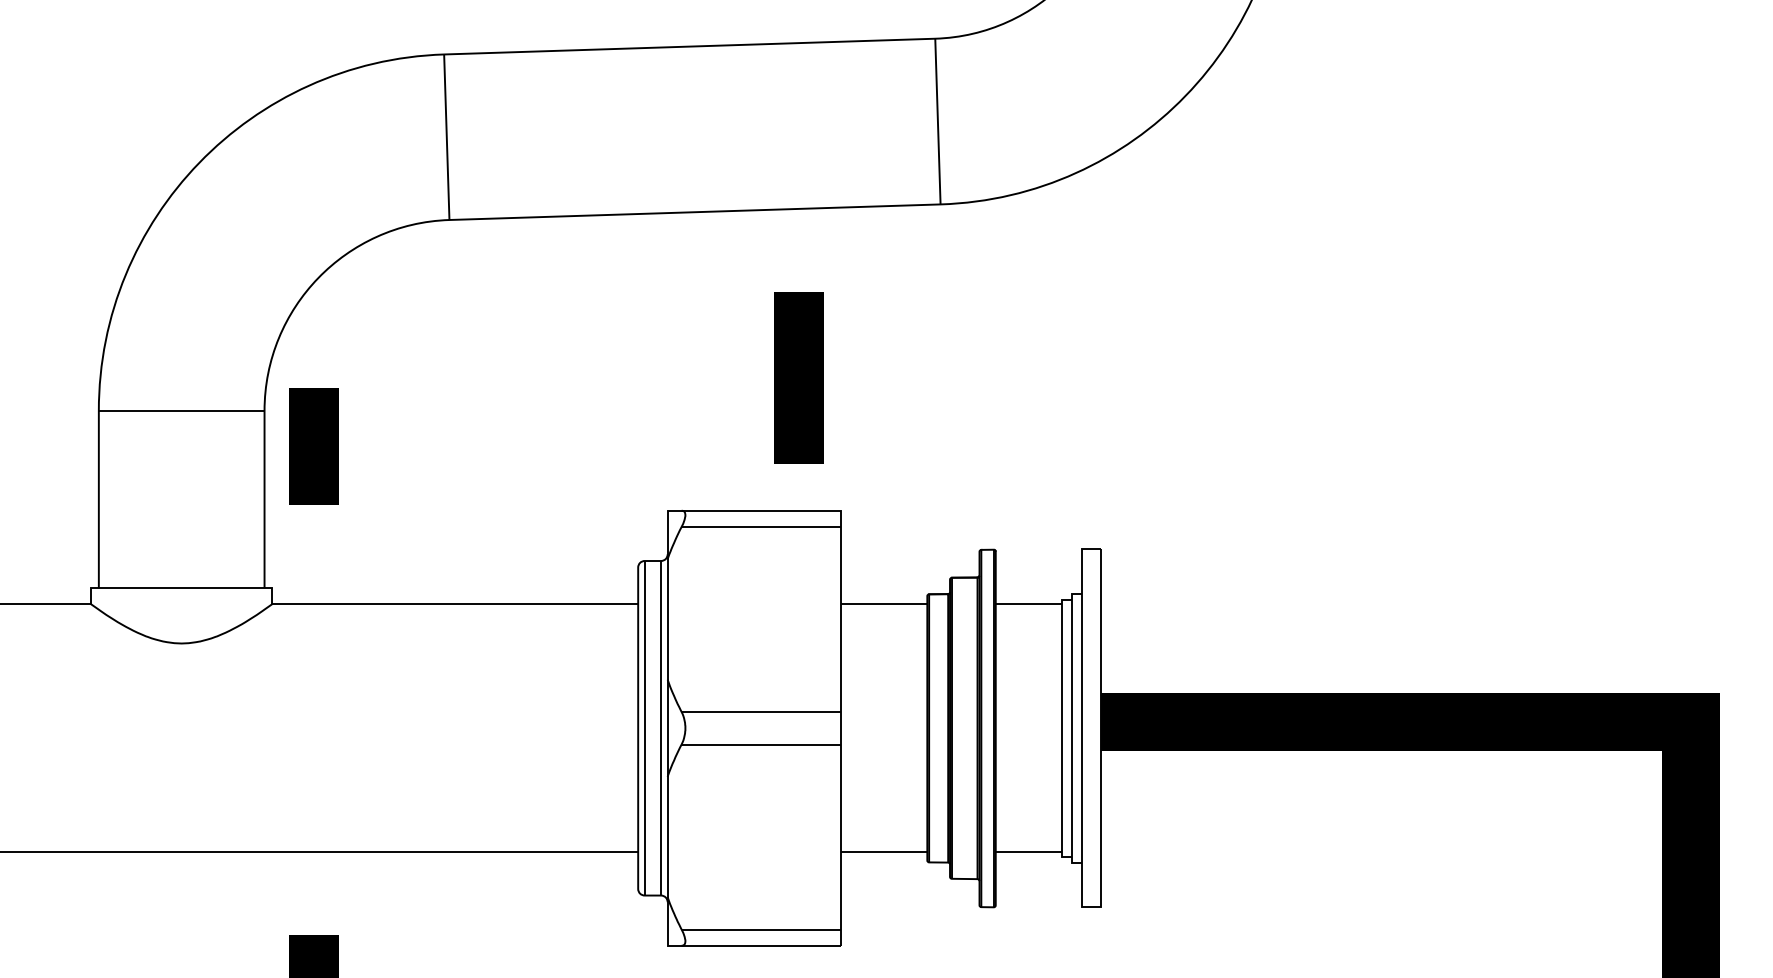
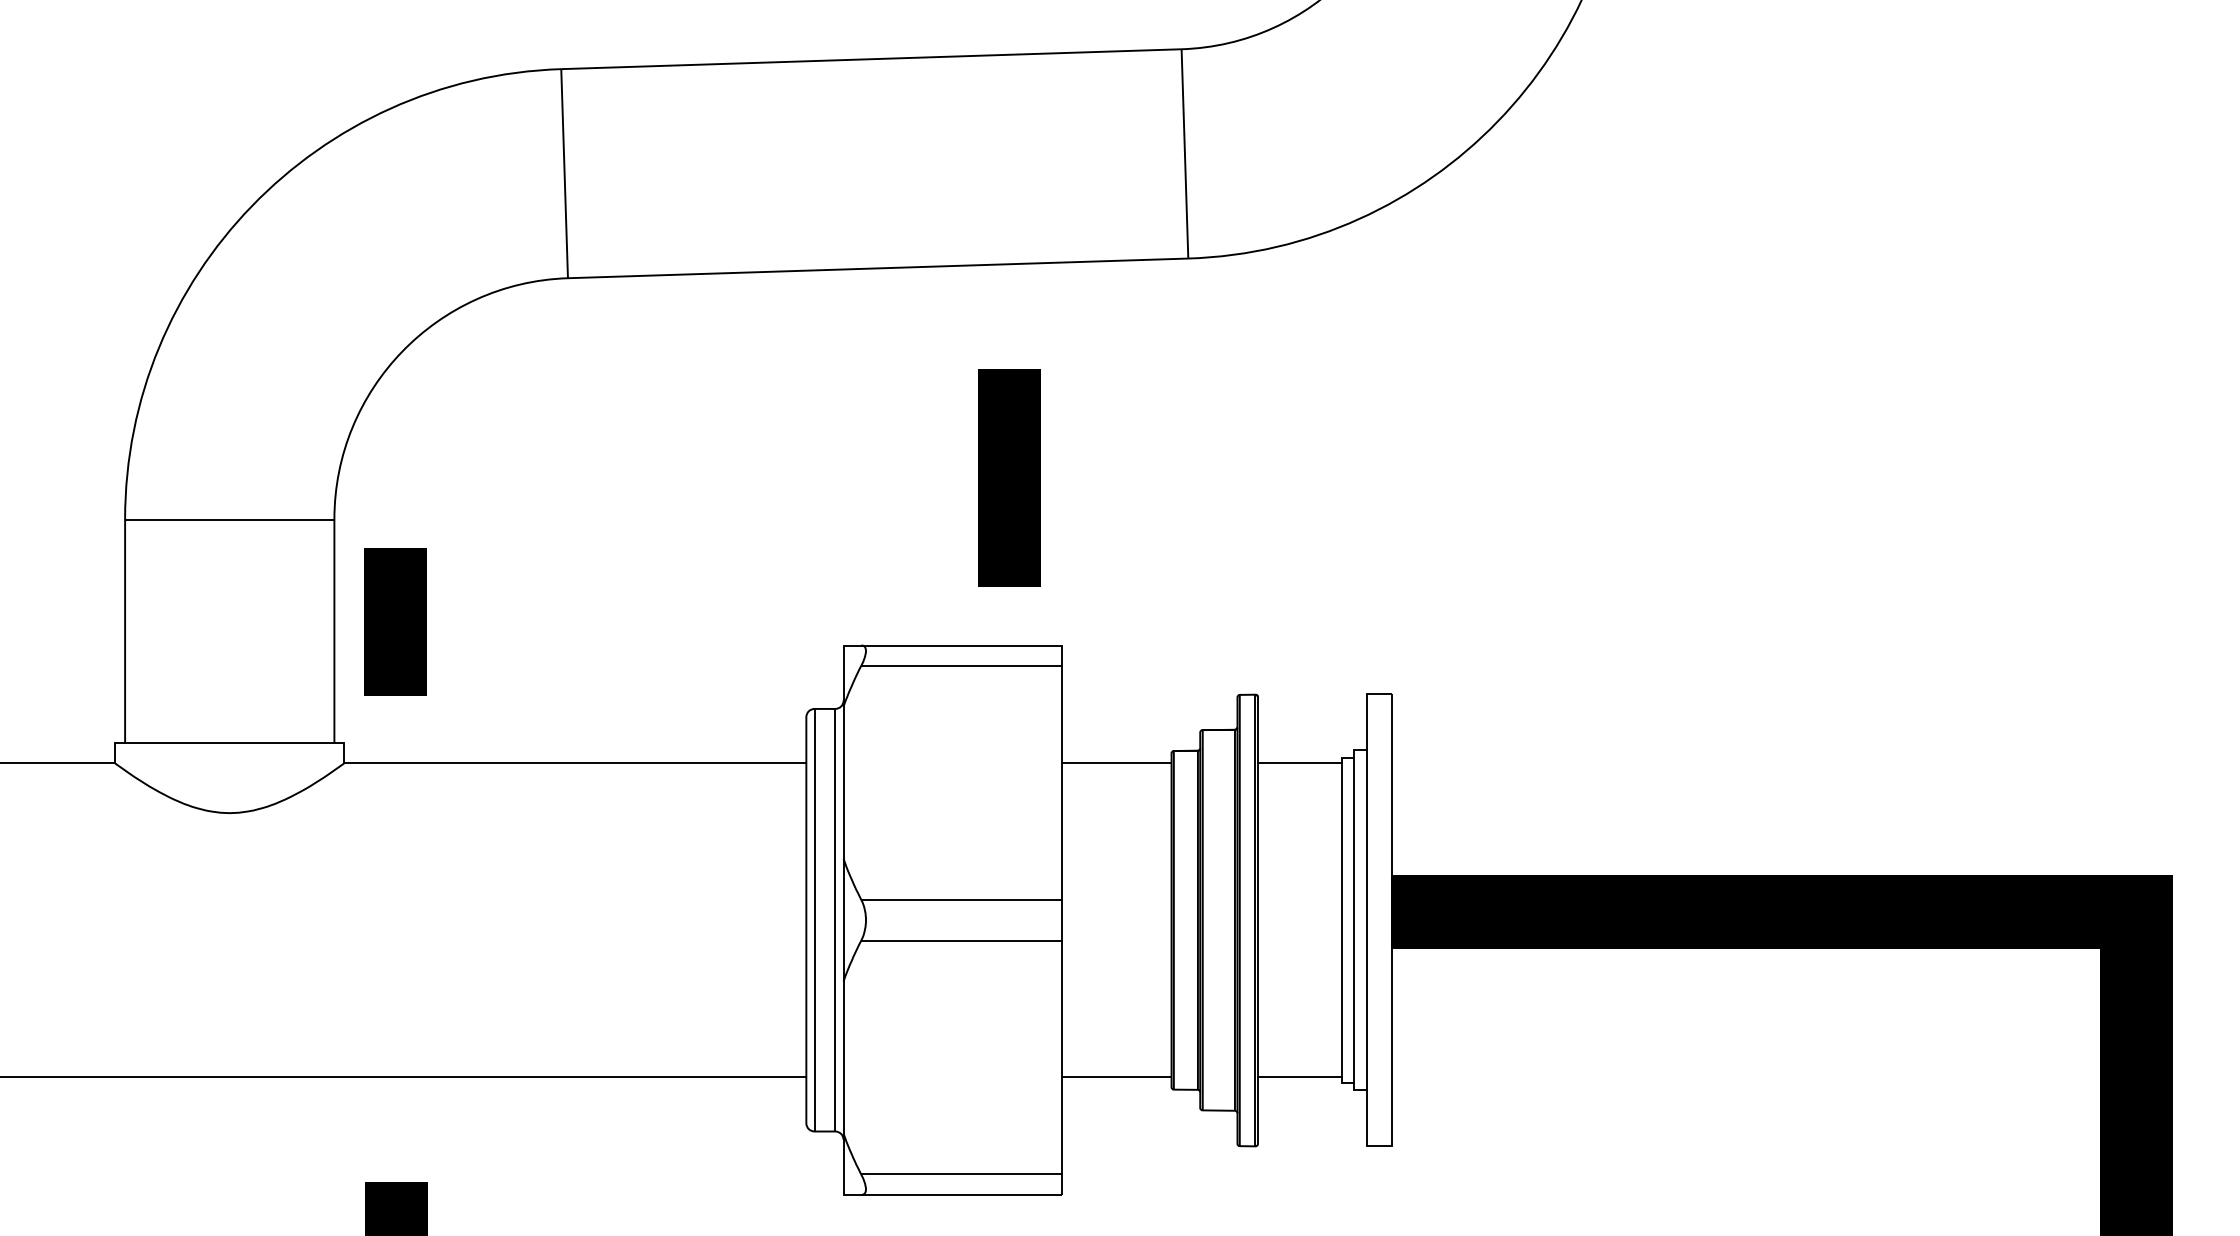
line: (313, 446) -> (395, 621), moved

